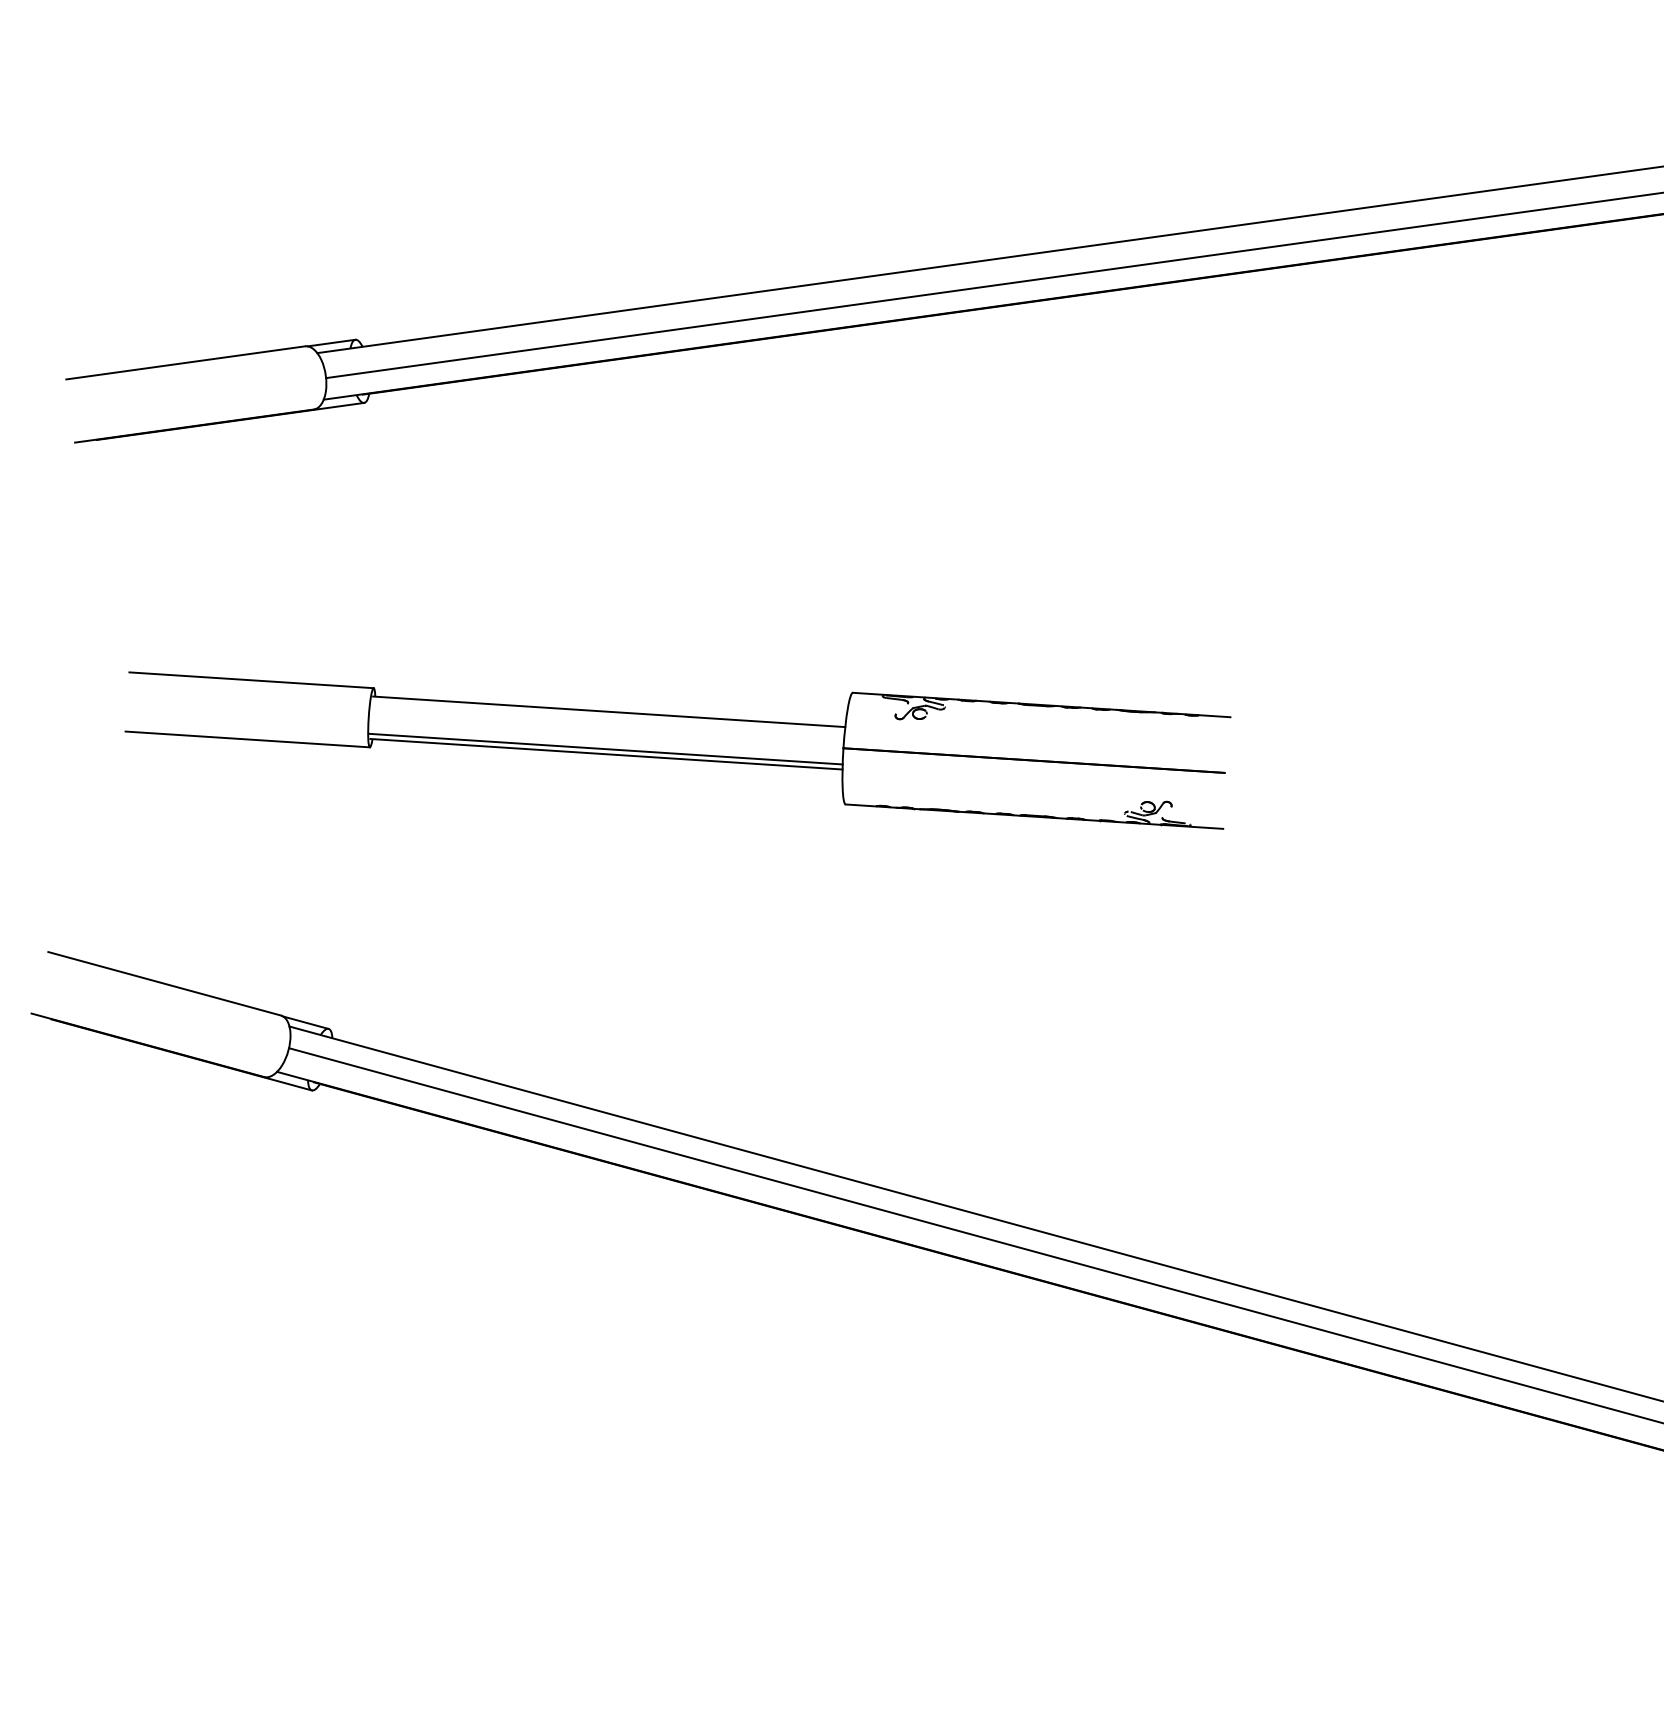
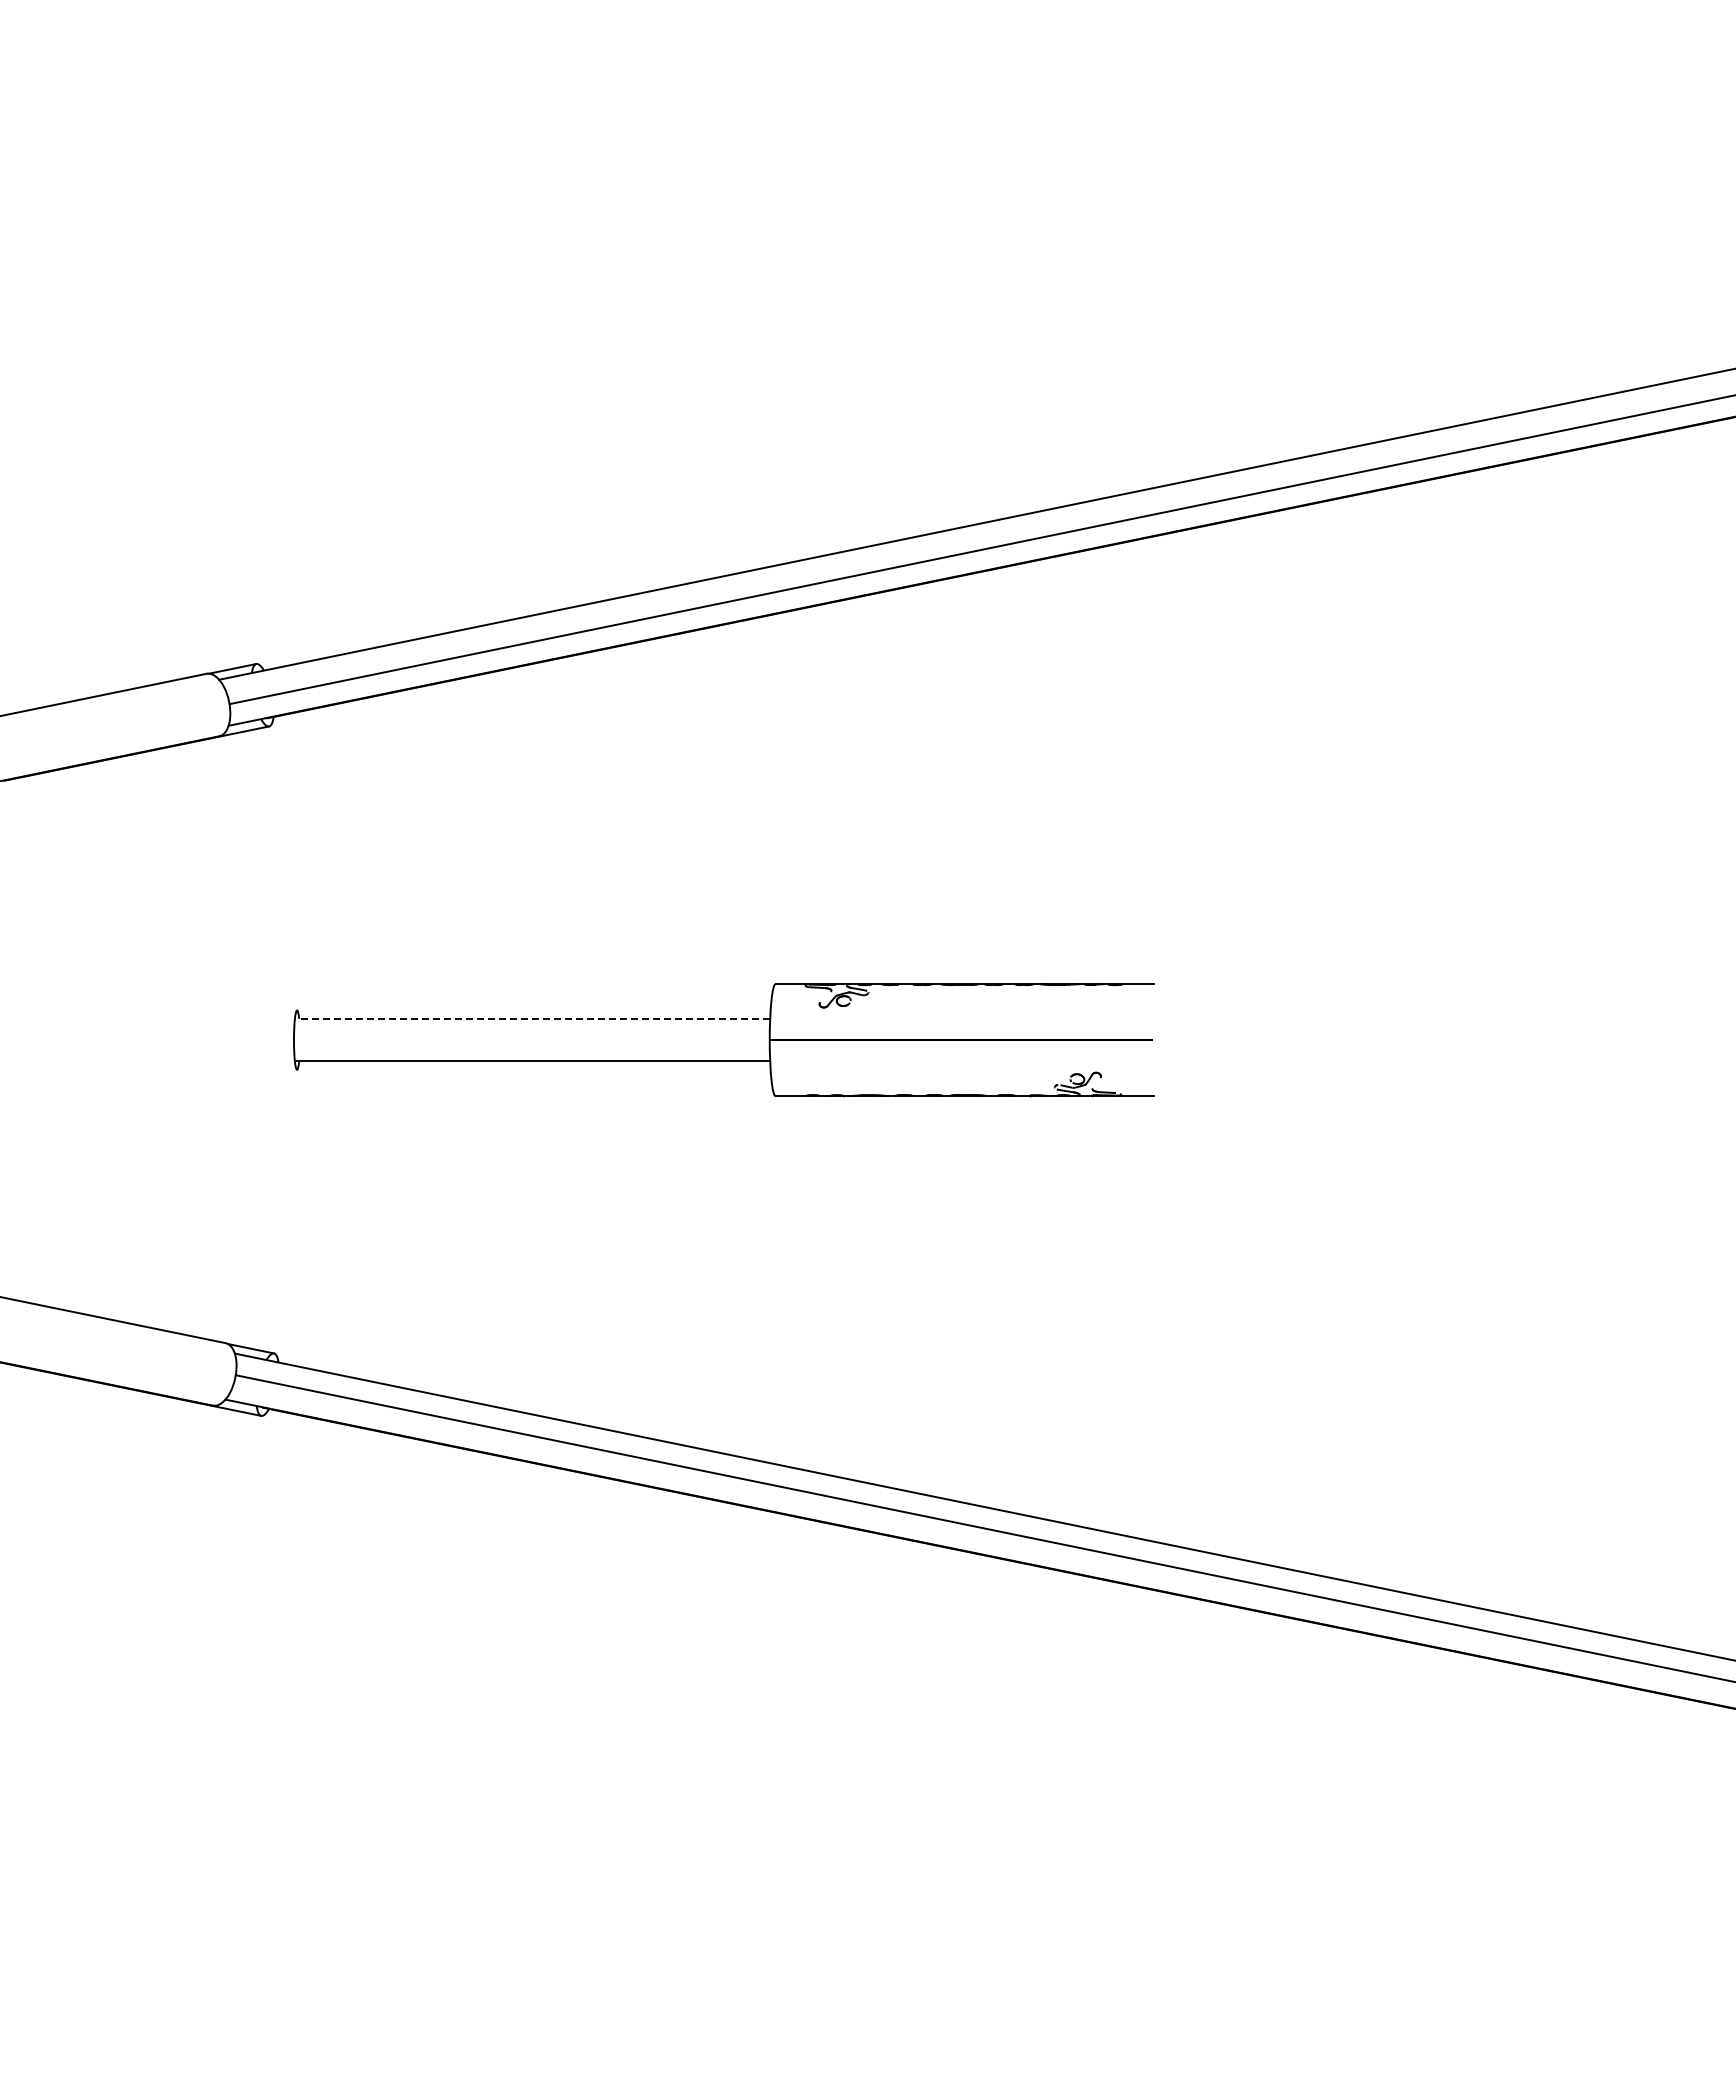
line: (251, 680) -> (174, 1010), removed
line: (609, 711) -> (533, 1018), solid -> dashed
line: (247, 739) -> (174, 1069), removed
line: (605, 749) -> (532, 1056), removed

